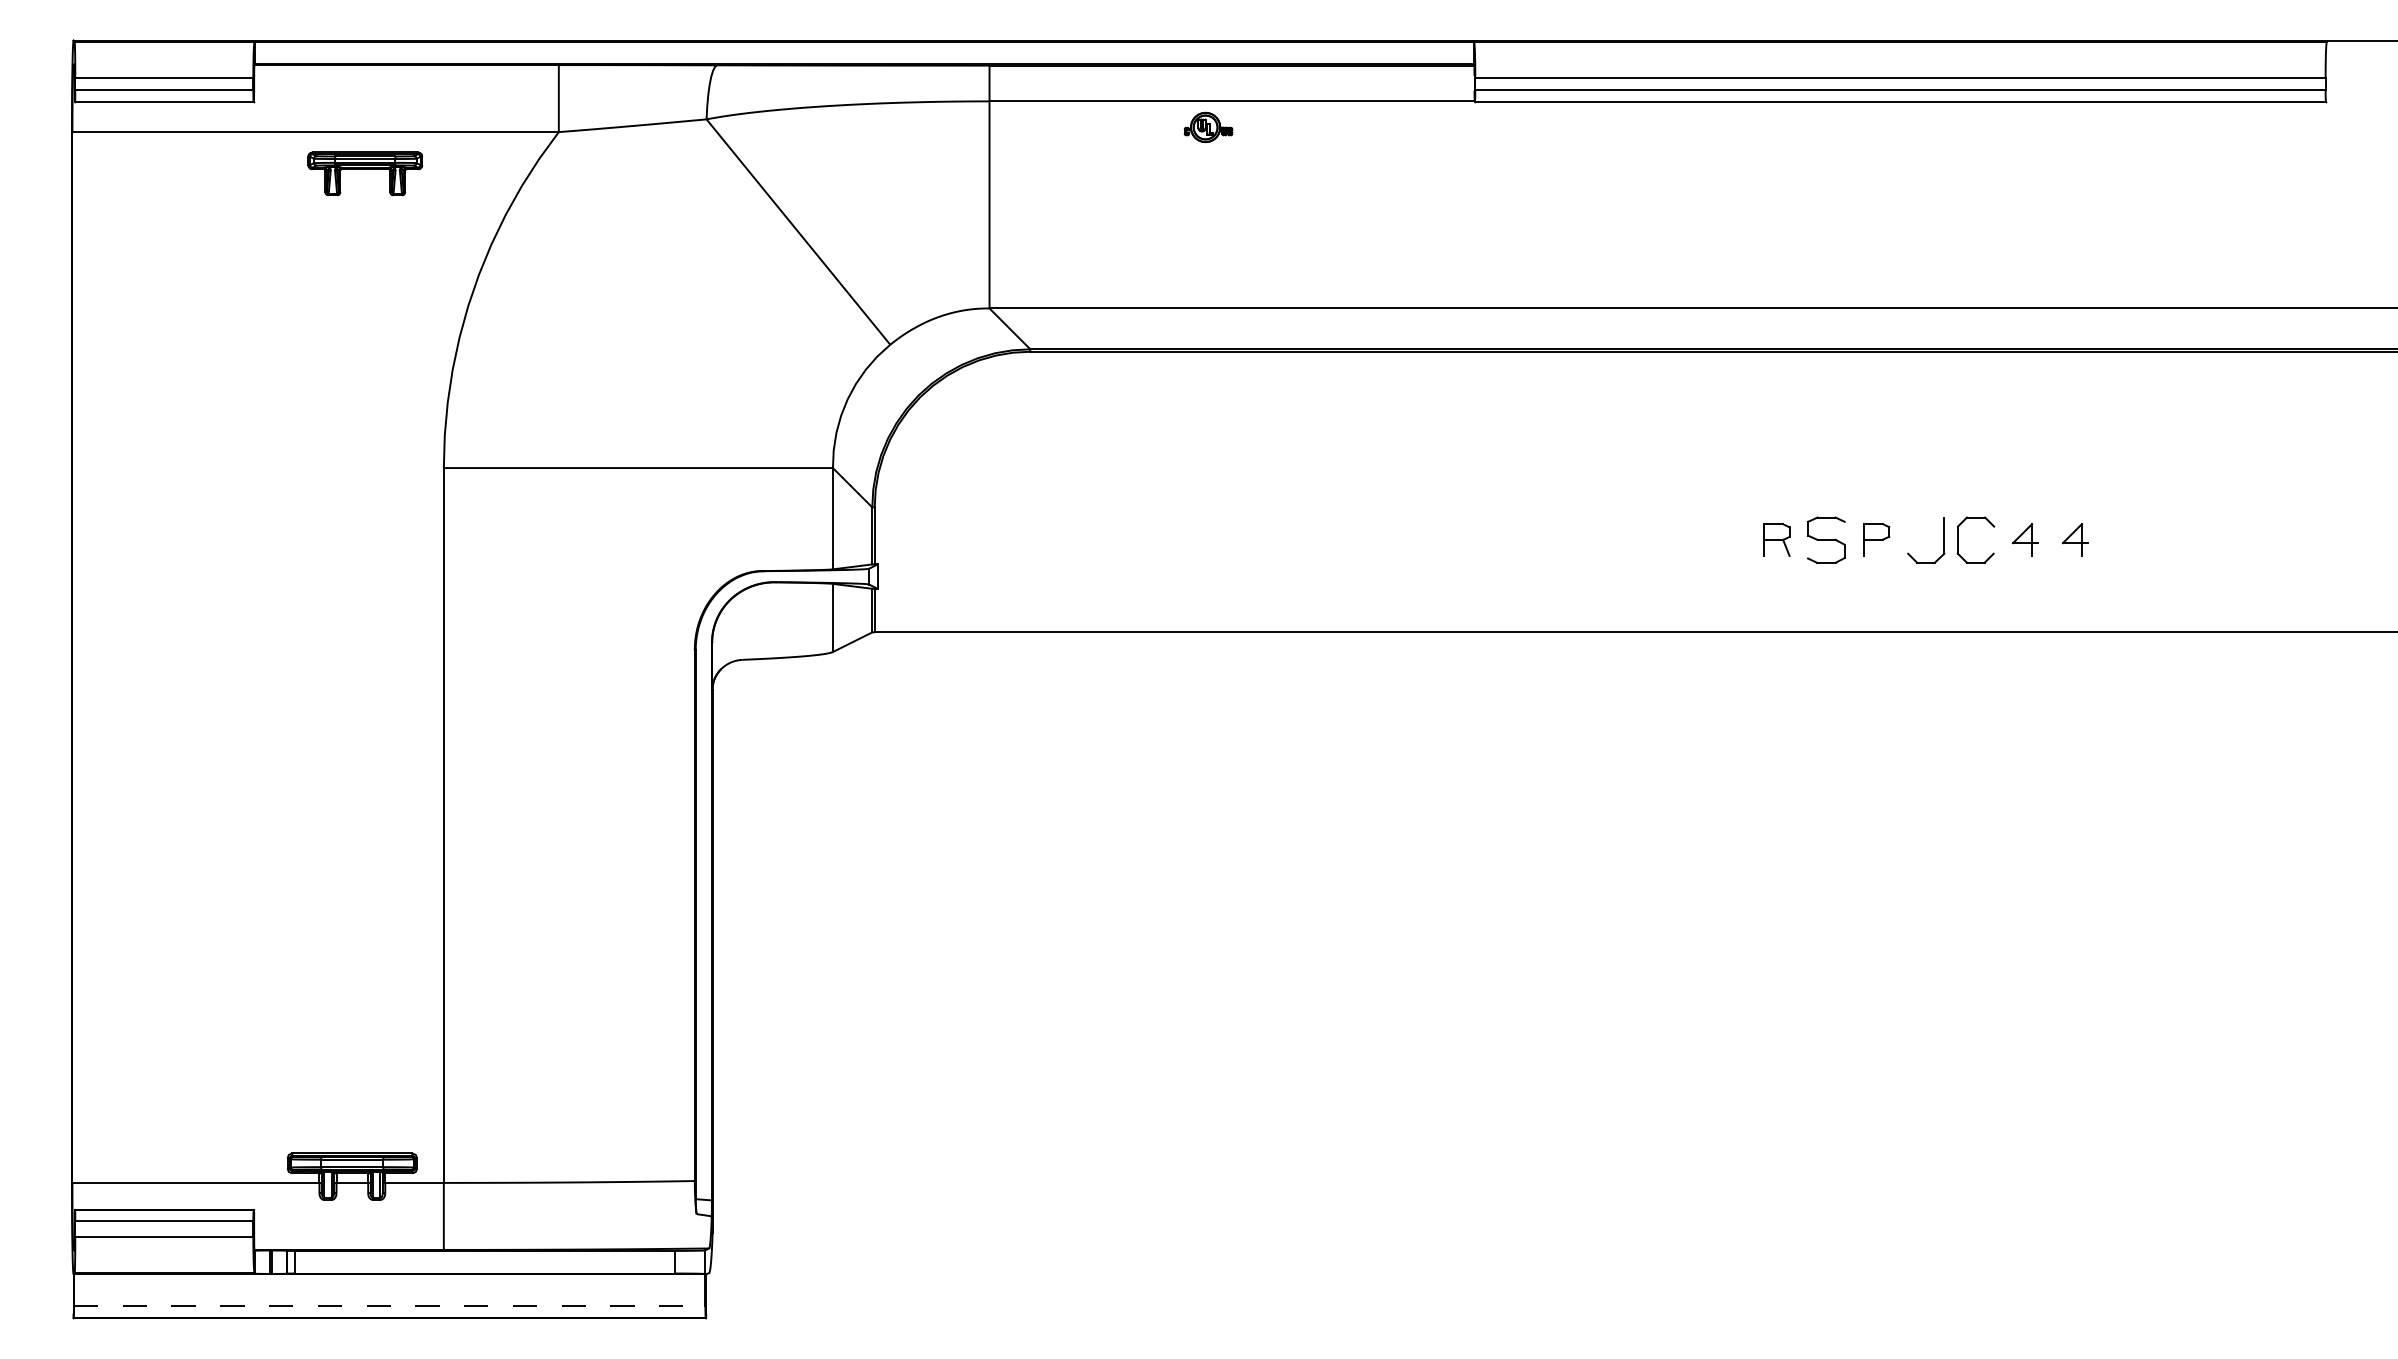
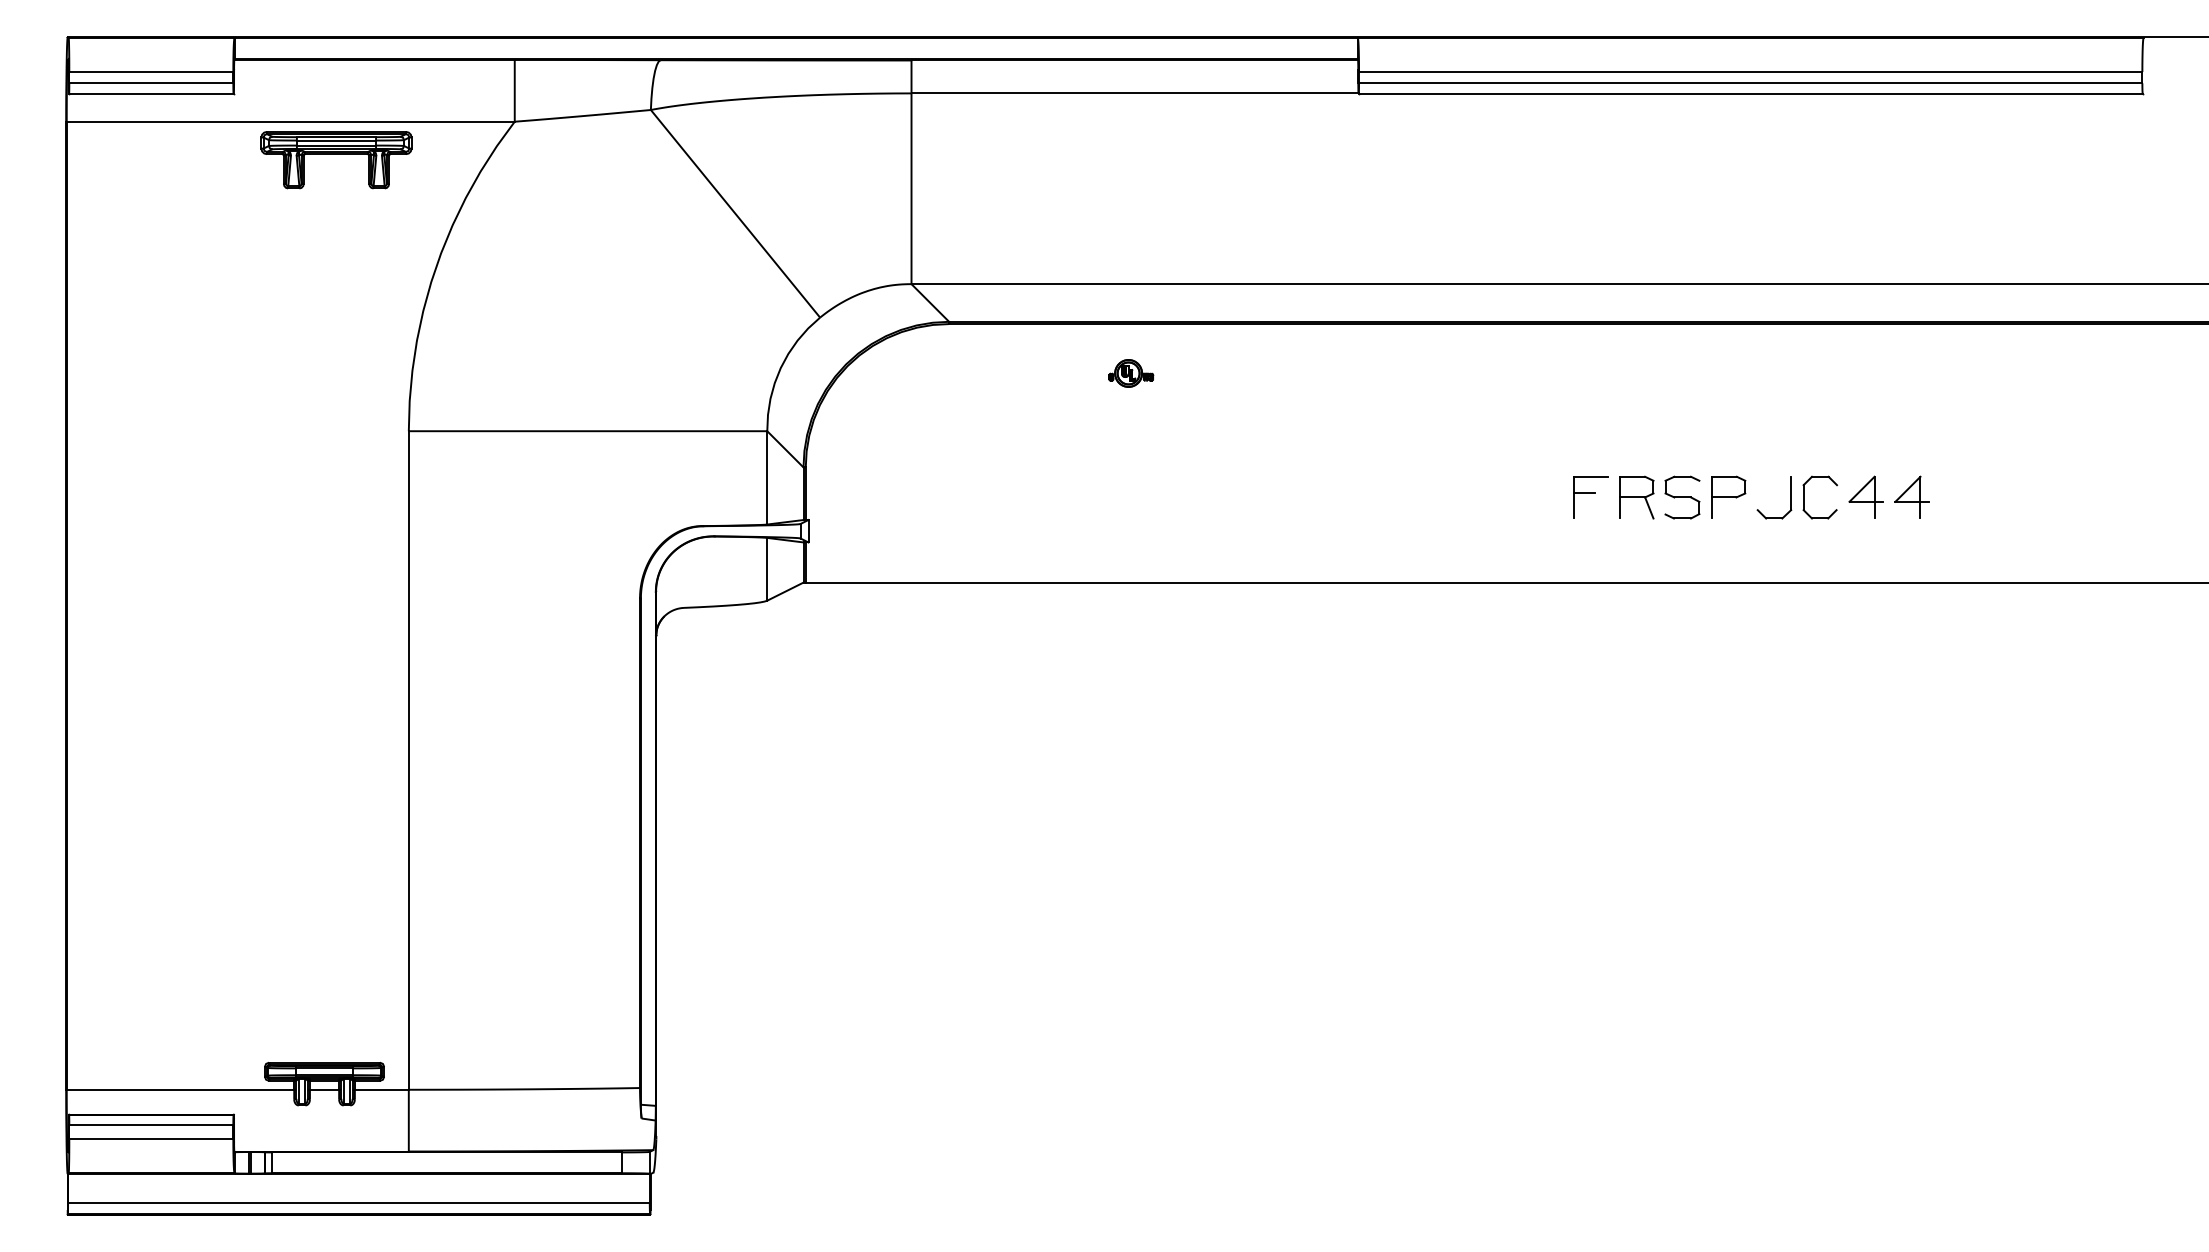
part: (1208, 127) -> (1131, 373), moved
part: (365, 174) -> (336, 160), size x1.43
part: (1876, 538) -> (1728, 496), size x1.43
part: (2025, 538) -> (1865, 496), size x1.43
part: (2074, 538) -> (1911, 496), size x1.43
part: (1726, 540) -> (1590, 497), added
part: (1776, 540) -> (1636, 497), size x1.43
line: (389, 1306) -> (358, 1203), dashed -> solid

